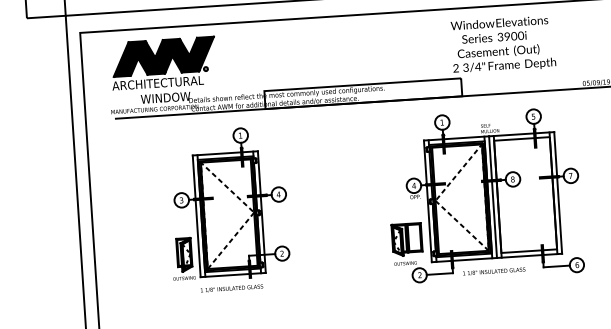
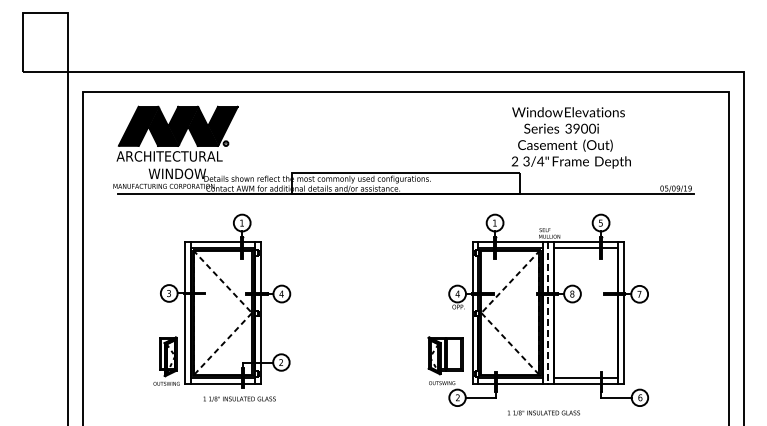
line: (493, 197) -> (548, 313), solid -> dashed
part: (228, 203) -> (222, 300), moved
text: (493, 271) -> (543, 412), moved

